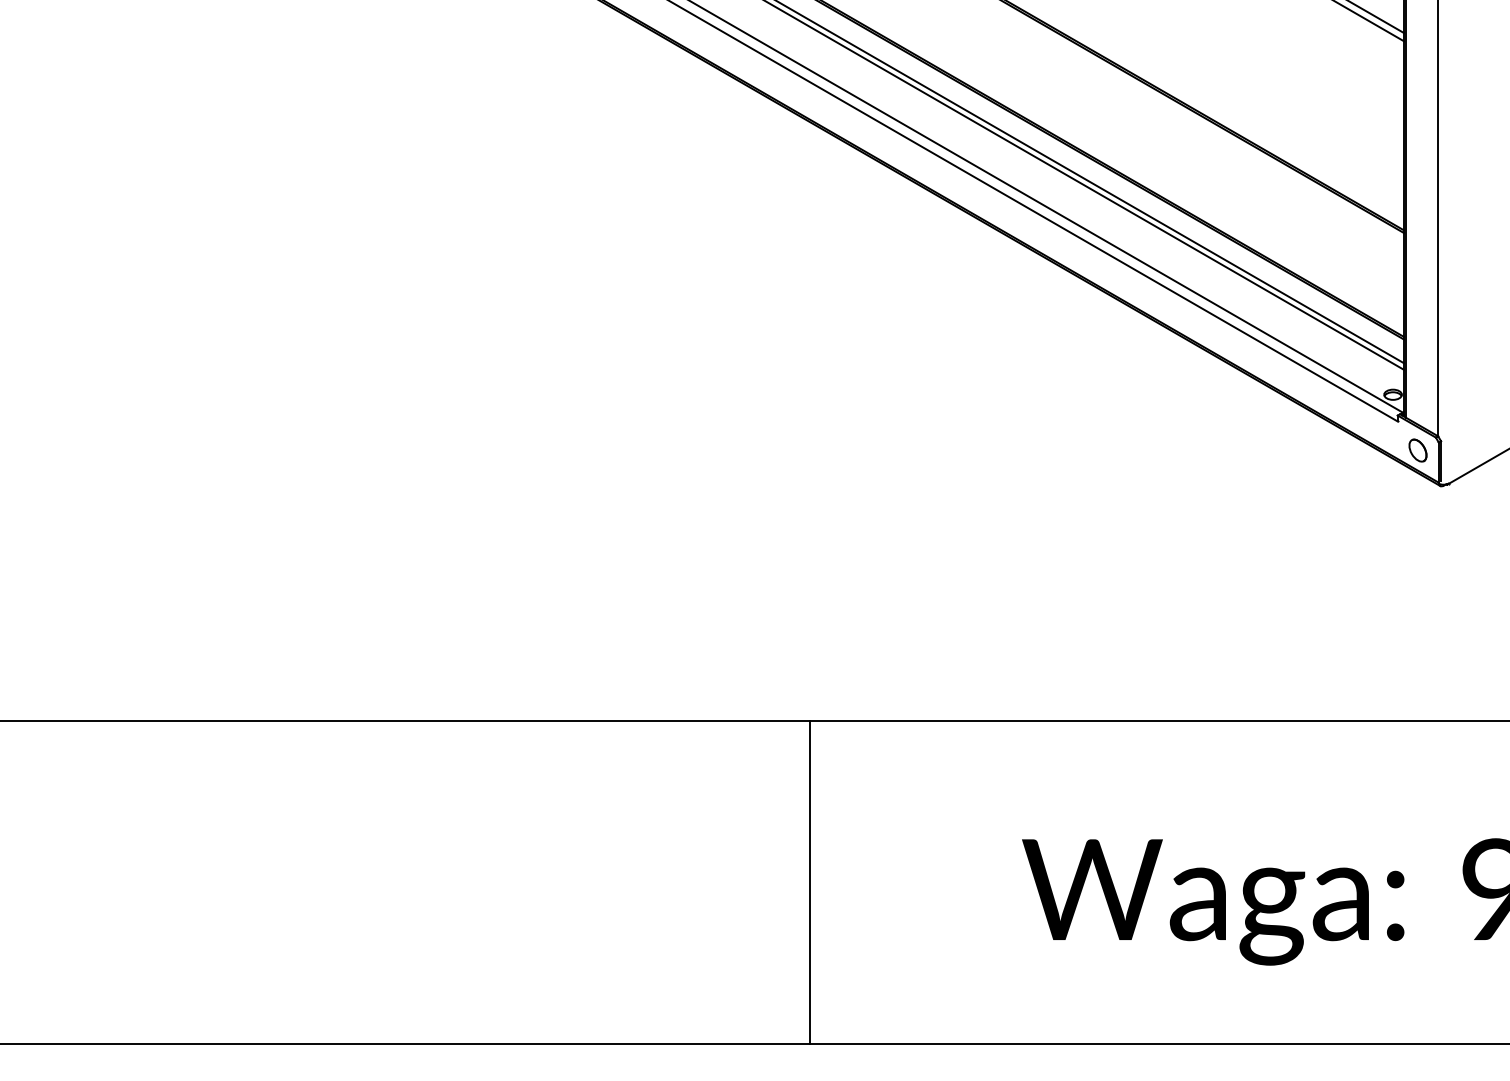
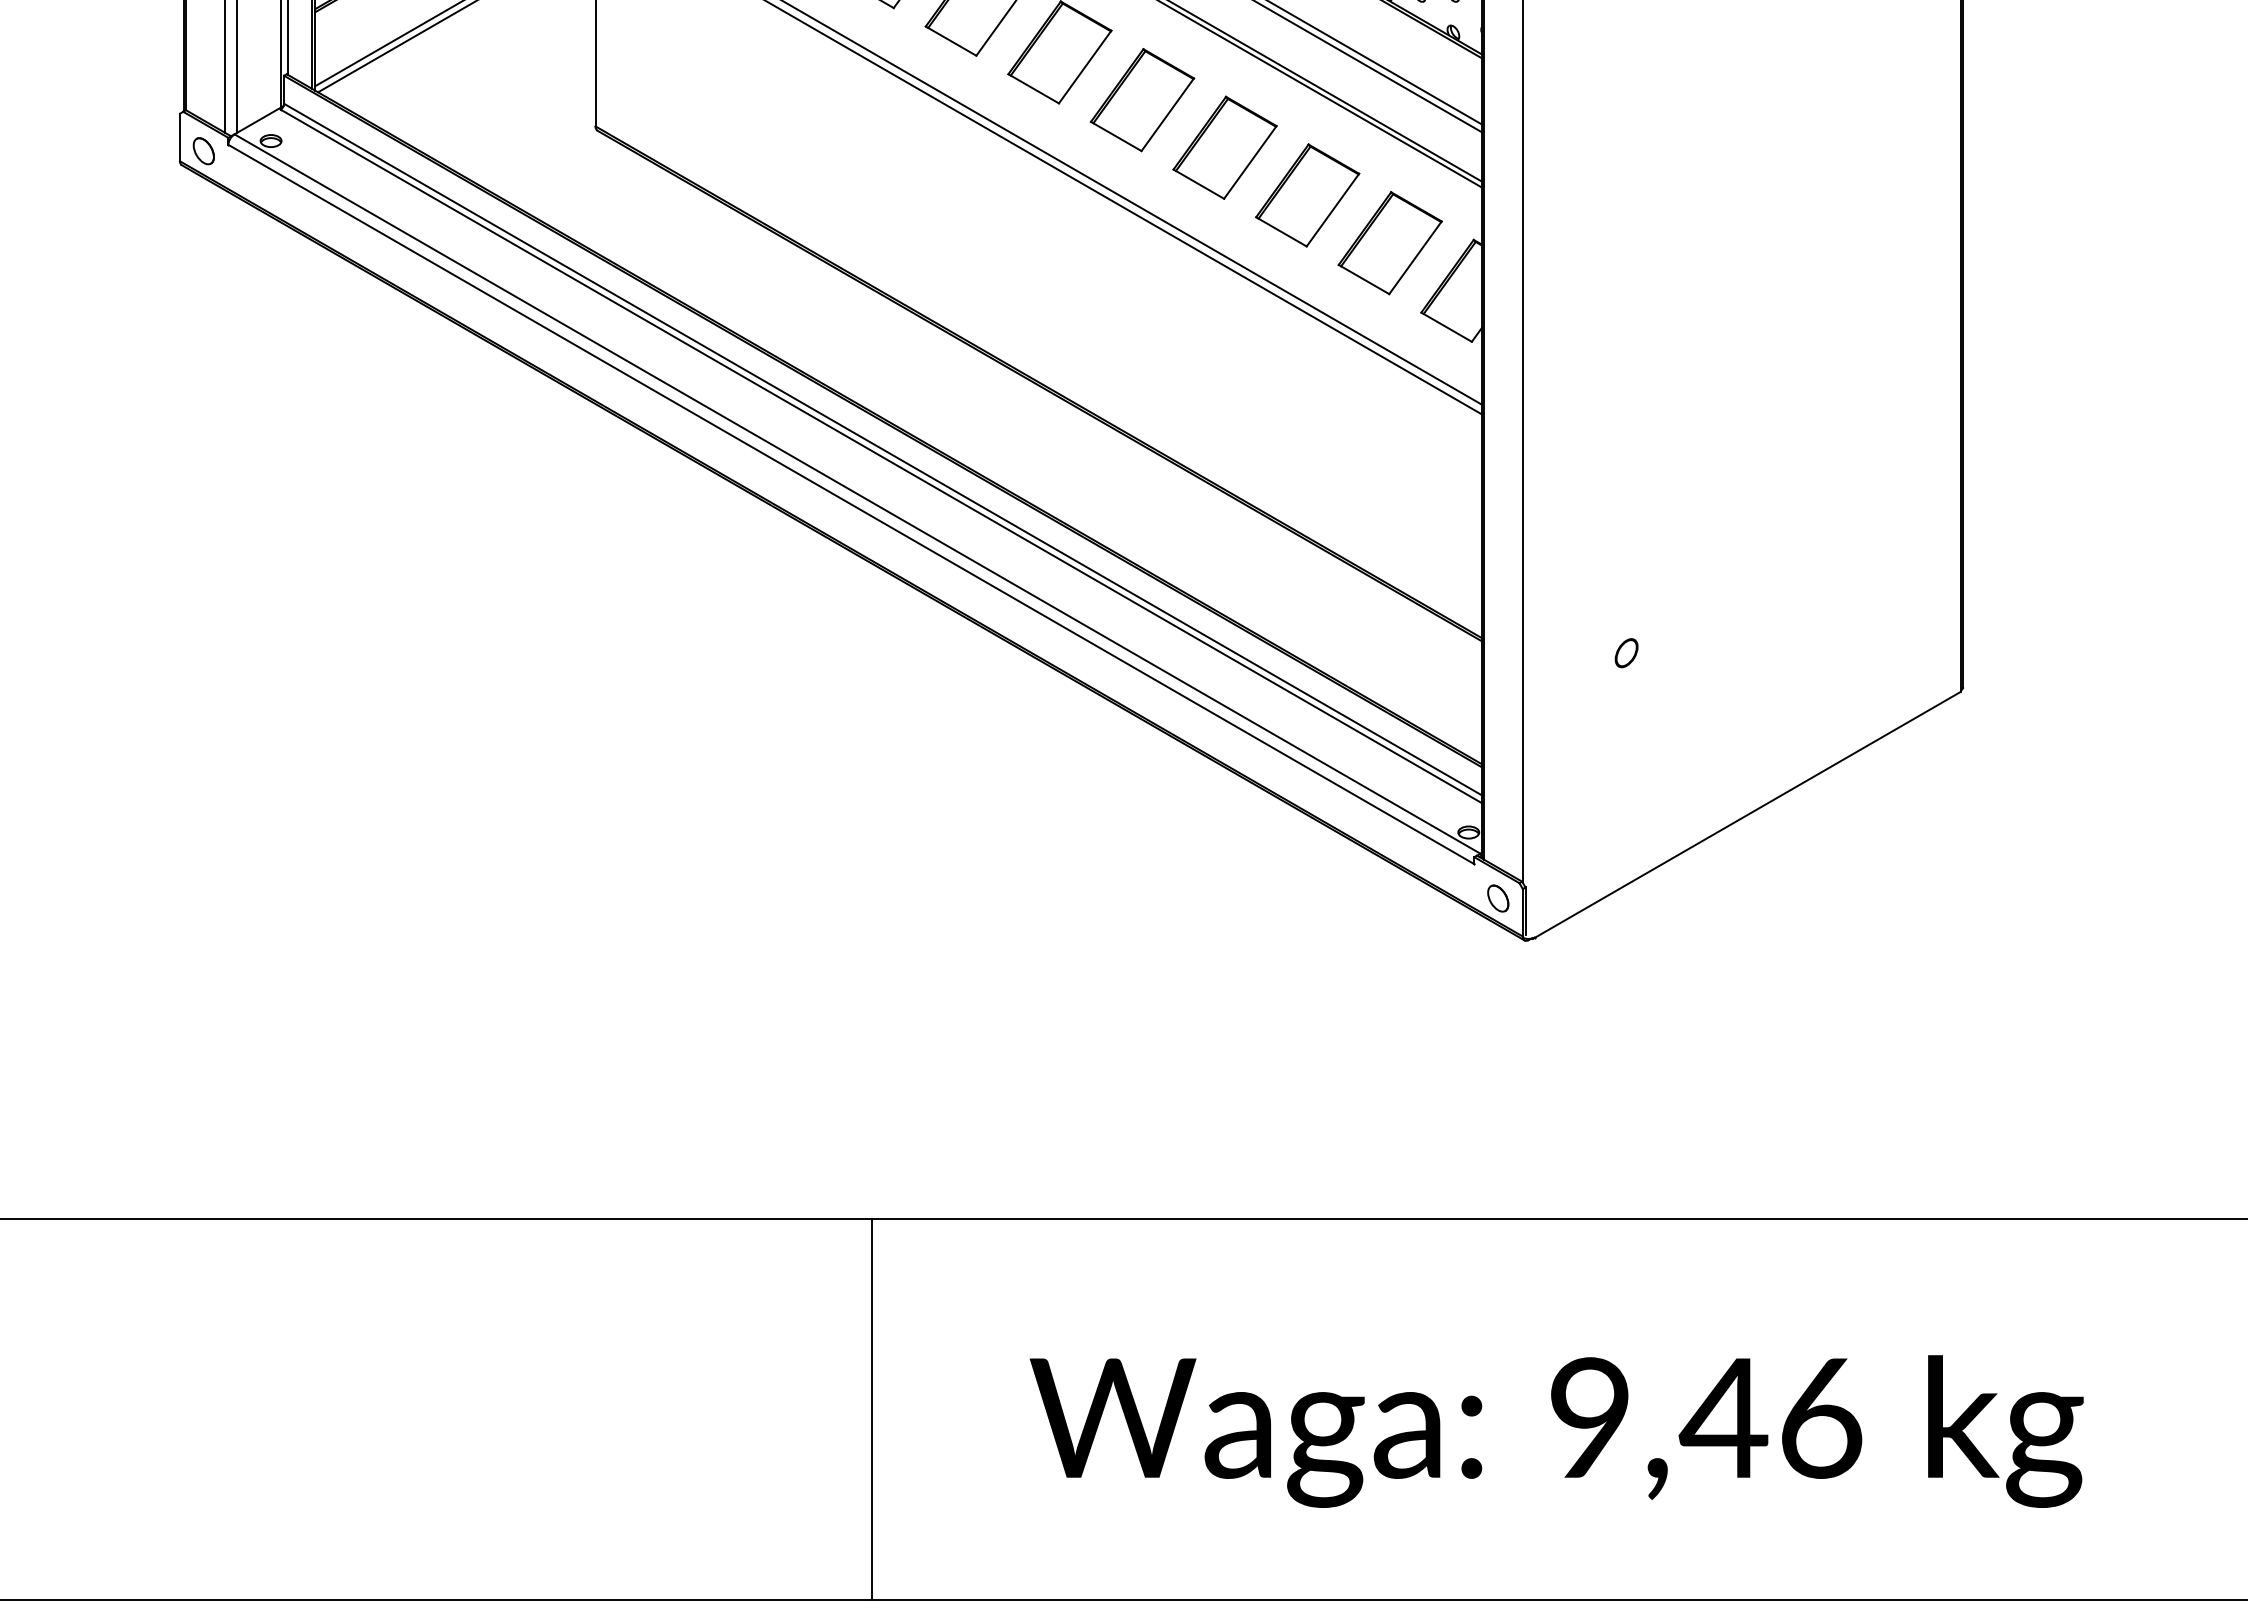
line: (809, 882) -> (871, 1409), moved

